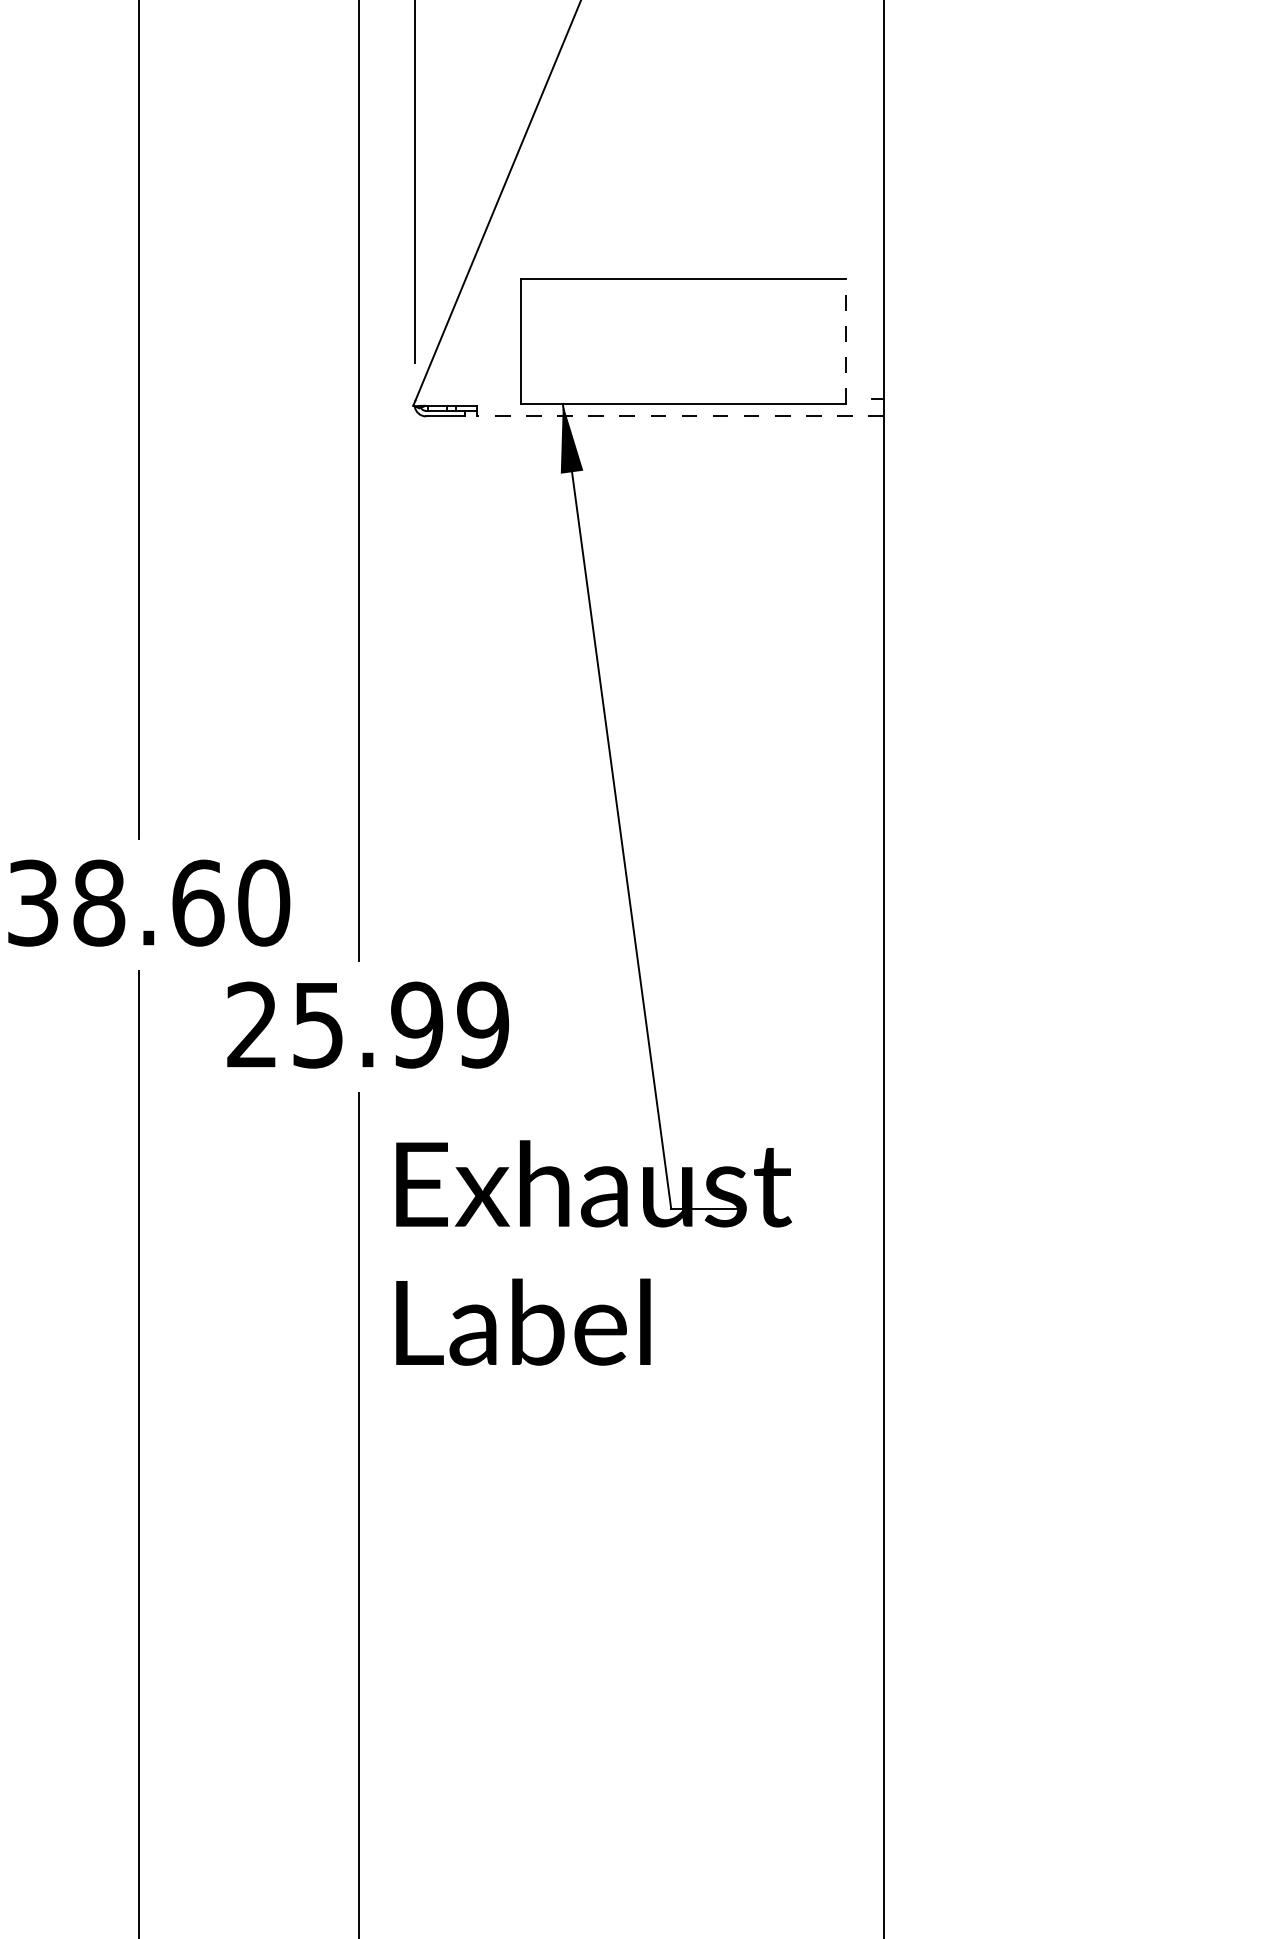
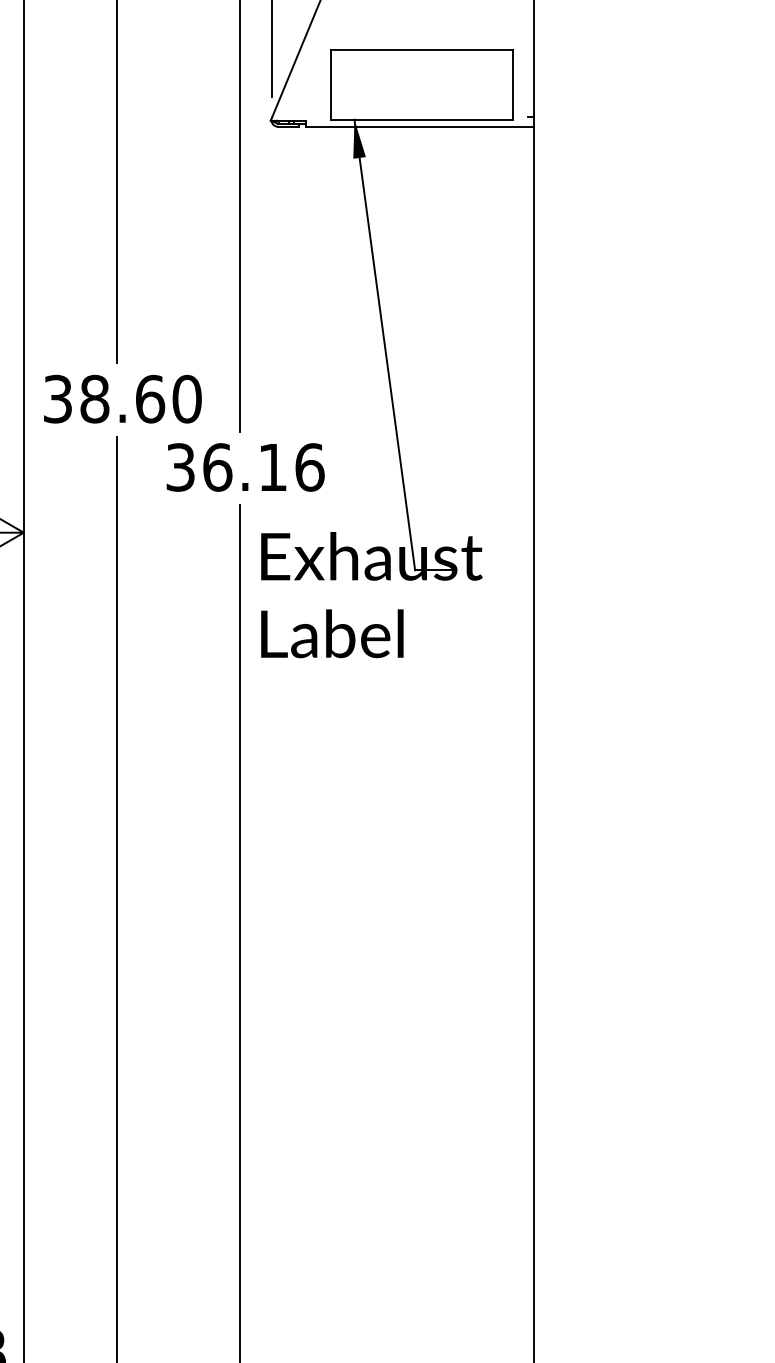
line: (846, 340) -> (513, 84), dashed -> solid
line: (680, 416) -> (420, 126), dashed -> solid
text: (368, 1025) -> (245, 467), 25.99 -> 36.16

